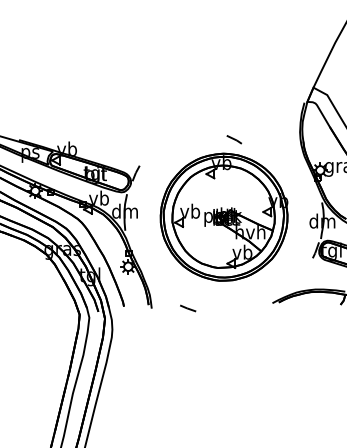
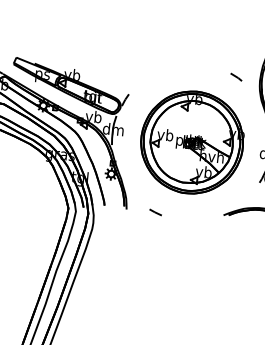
line: (234, 139) -> (236, 77), moved

